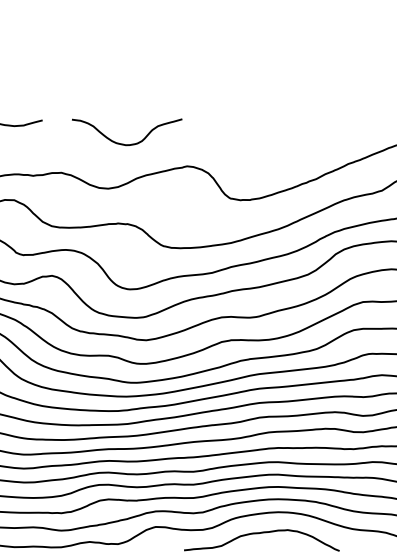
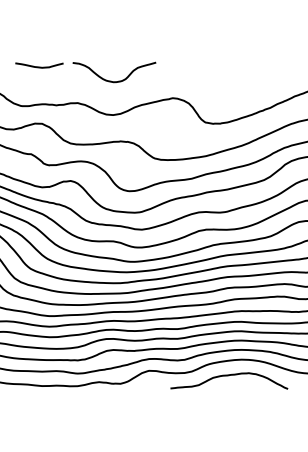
curve: (123, 142) -> (111, 80), moved

